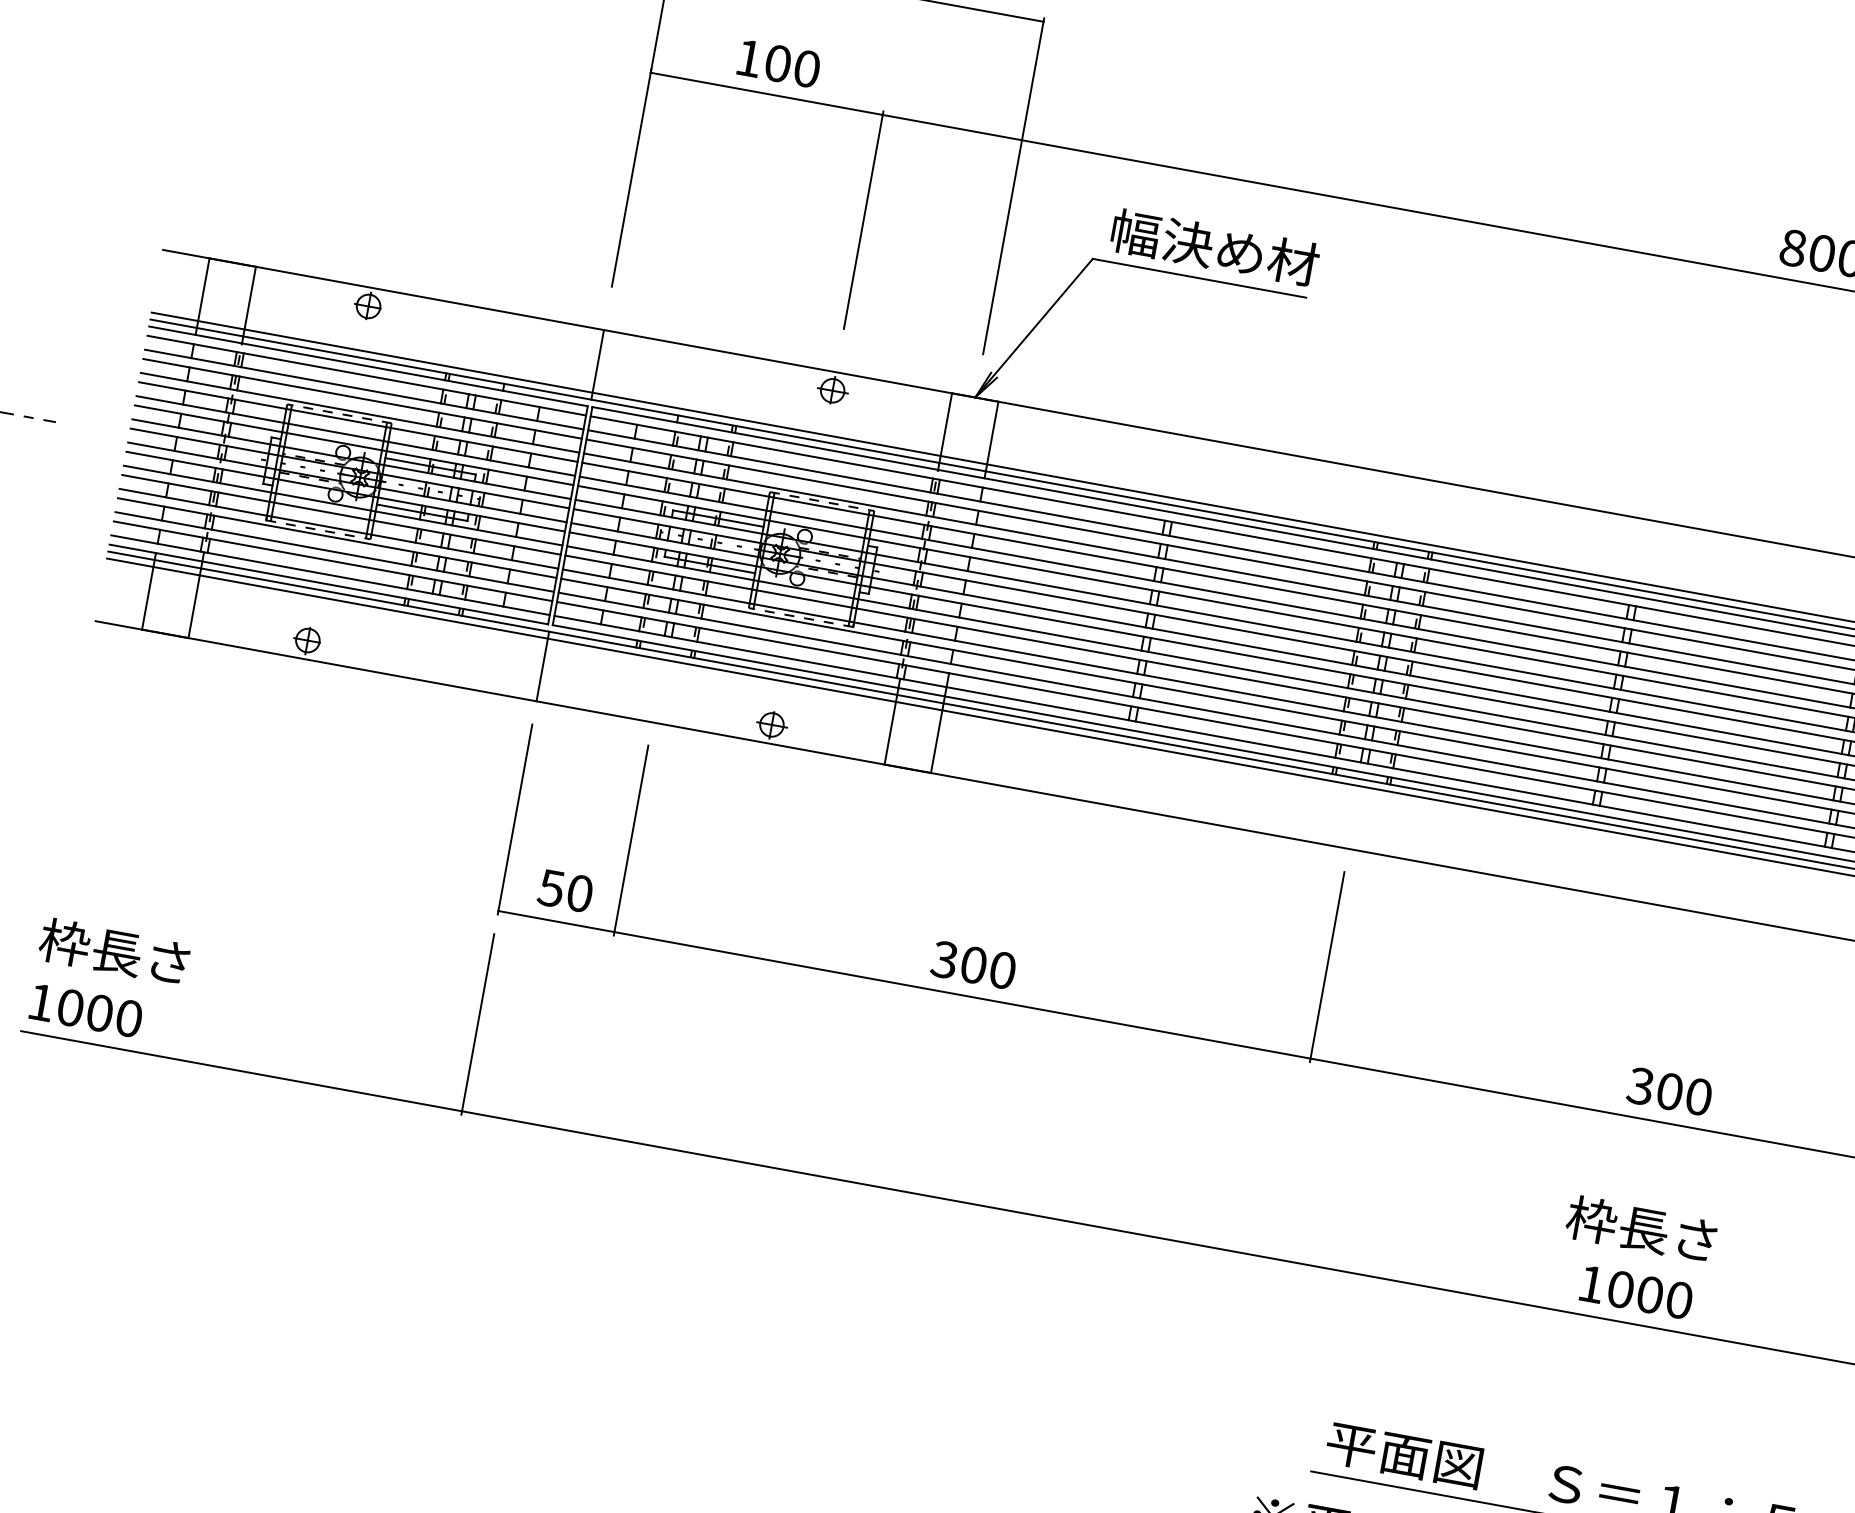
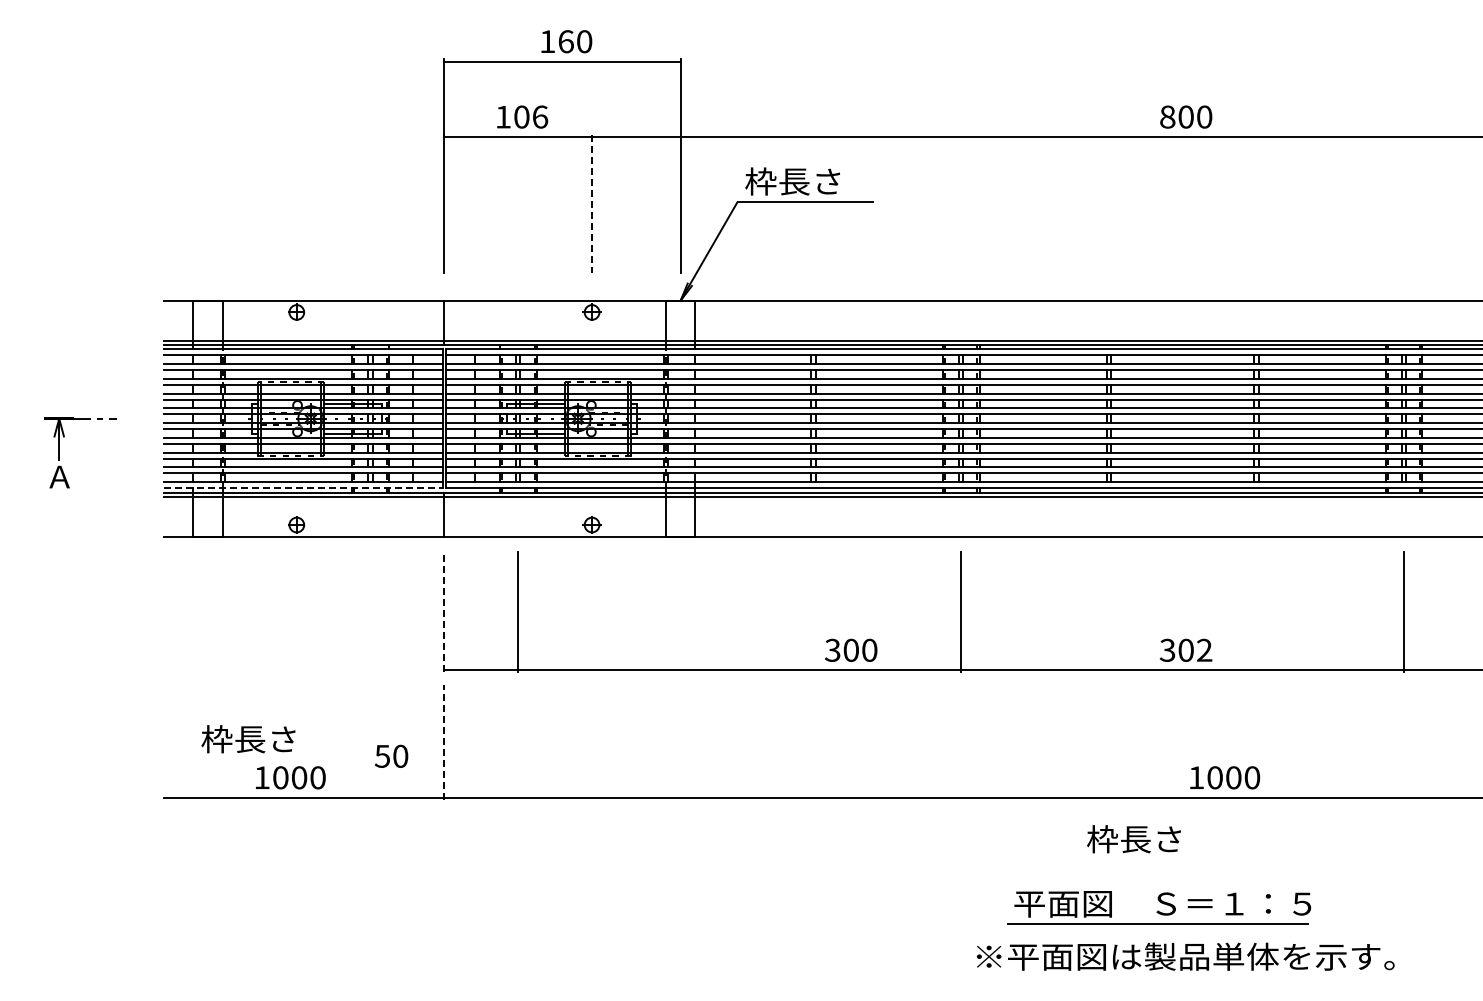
text: (807, 68) -> (540, 116), 100 -> 106
line: (864, 221) -> (592, 204), solid -> dashed
text: (1213, 247) -> (810, 181), 幅決め材 -> 枠長さ
line: (328, 585) -> (303, 488), solid -> dashed
line: (515, 818) -> (444, 611), solid -> dashed
text: (565, 889) -> (391, 755), moved
text: (114, 952) -> (248, 739), moved
text: (974, 963) -> (851, 649), moved
text: (85, 1010) -> (290, 777), moved
line: (478, 1022) -> (444, 741), solid -> dashed
text: (1698, 1095) -> (1204, 649), 300 -> 302
text: (1640, 1229) -> (1133, 839), moved
text: (1637, 1292) -> (1225, 777), moved

